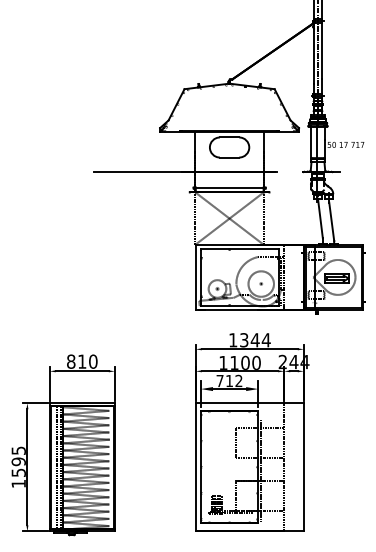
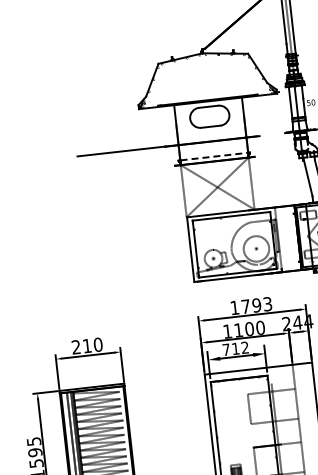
line: (229, 187) -> (214, 156), solid -> dashed
text: (255, 340) -> (257, 305), 1344 -> 1793
text: (71, 361) -> (76, 347), 810 -> 210

